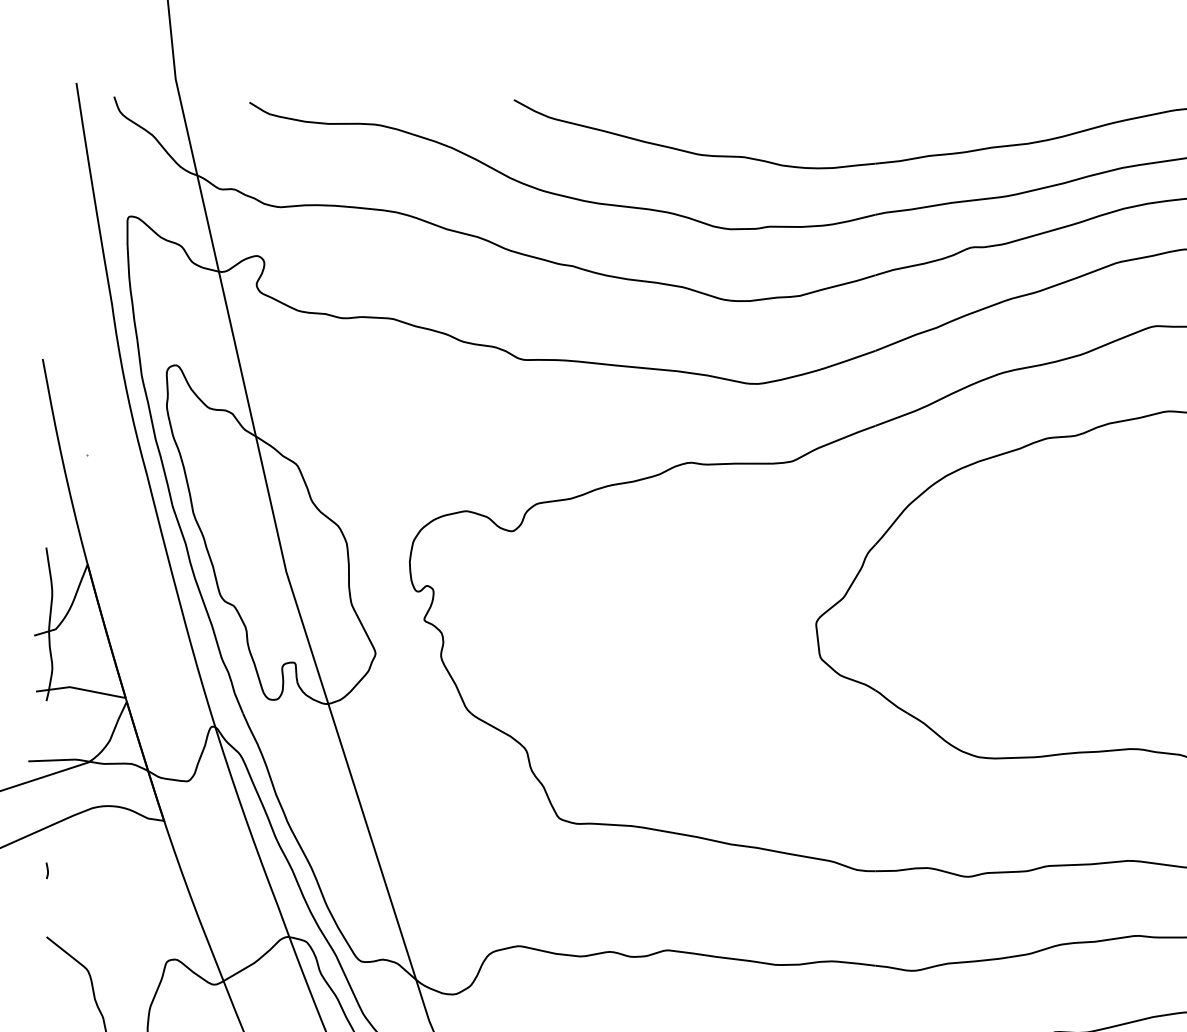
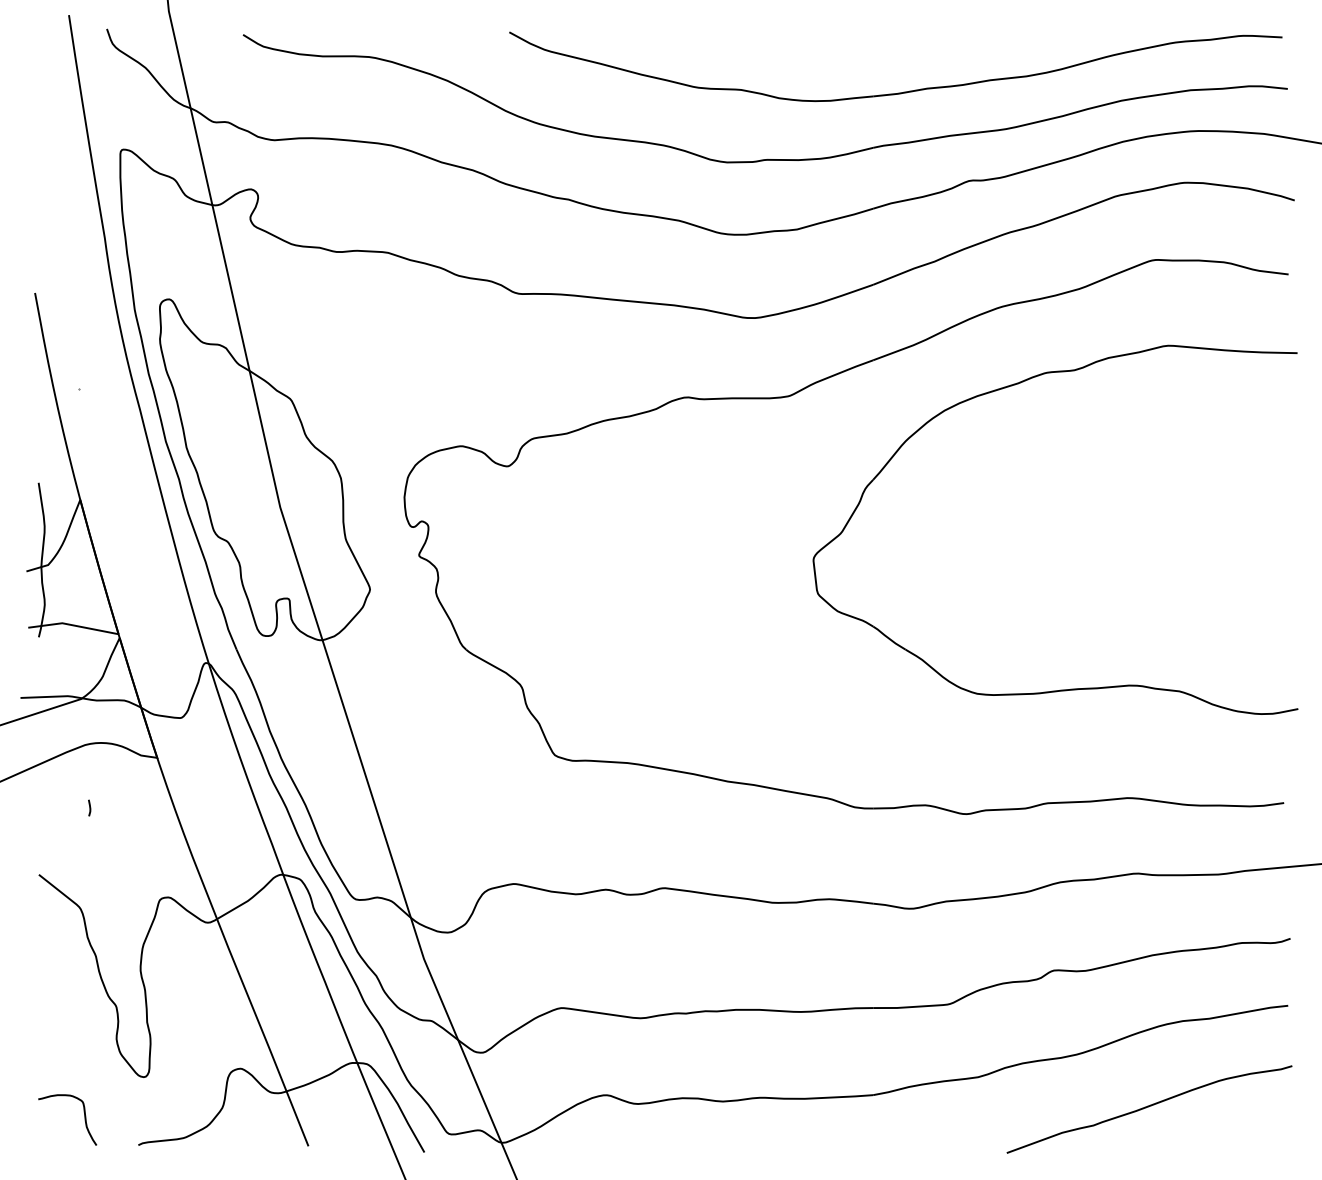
line: (47, 870) -> (89, 807), moved

